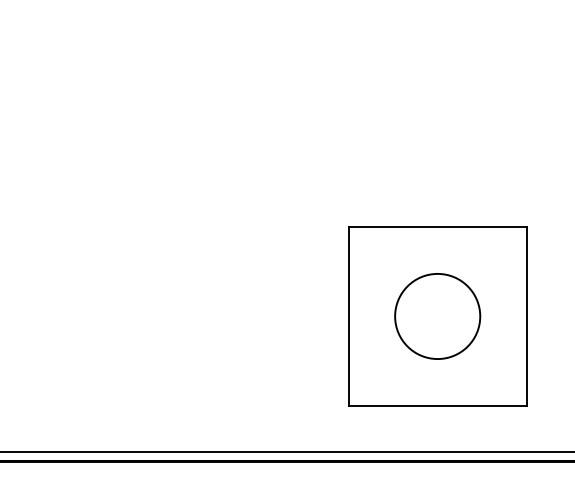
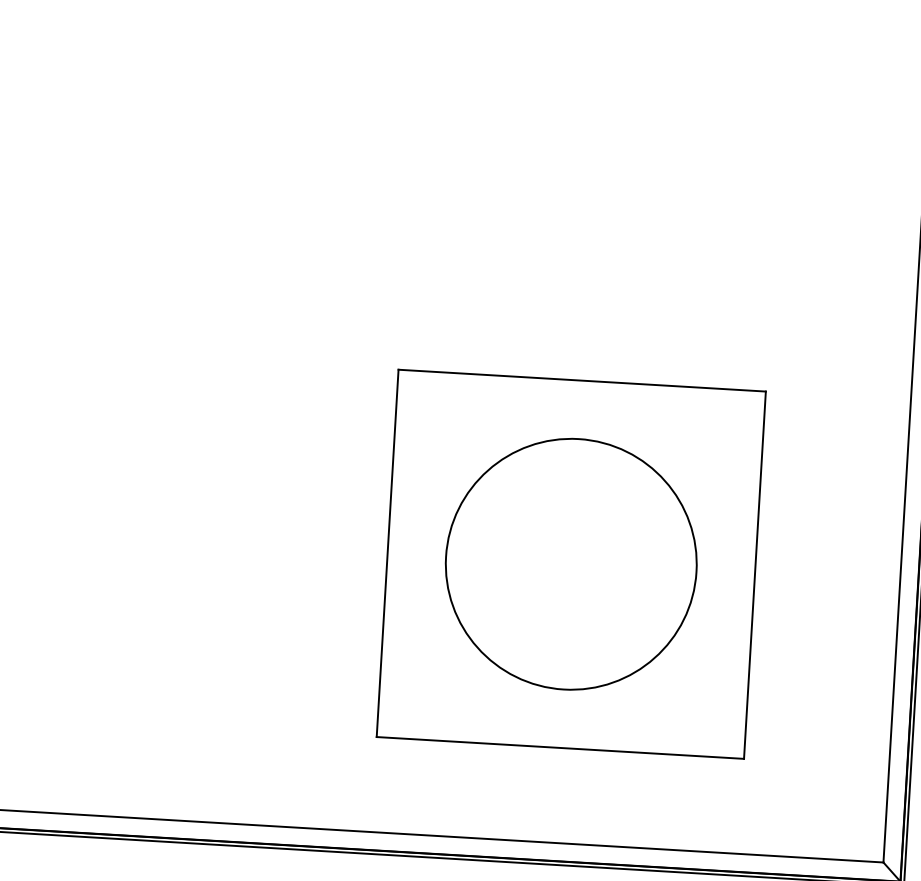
circle: (437, 316) -> (570, 564), size x1.43

